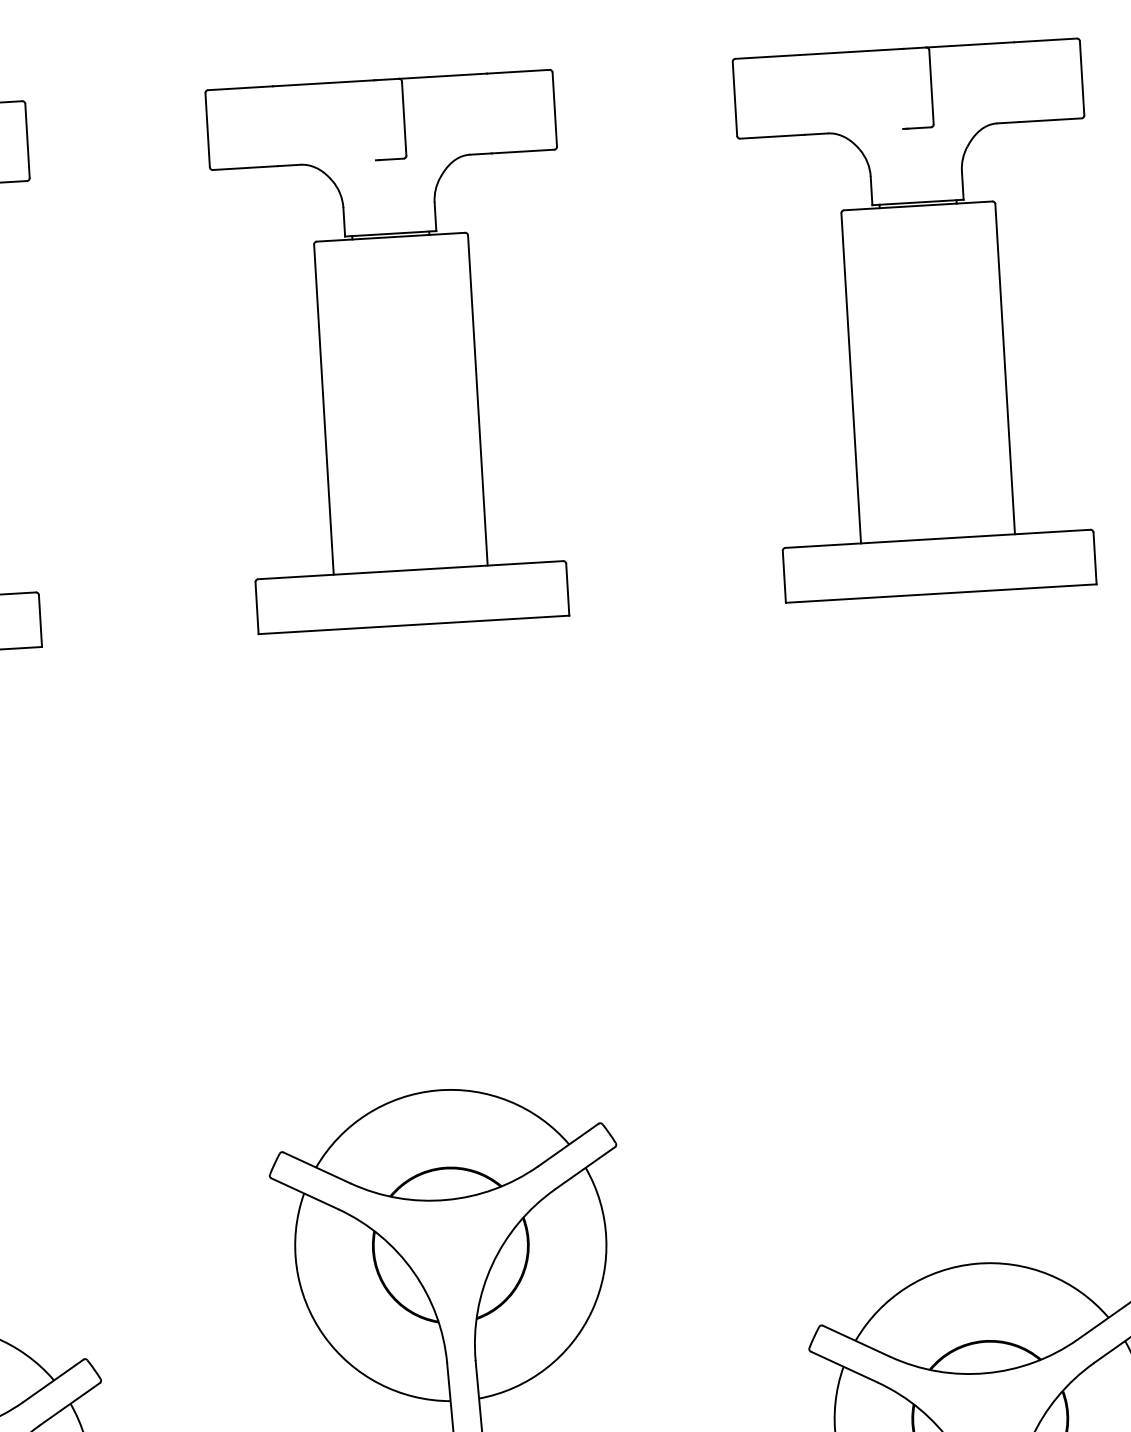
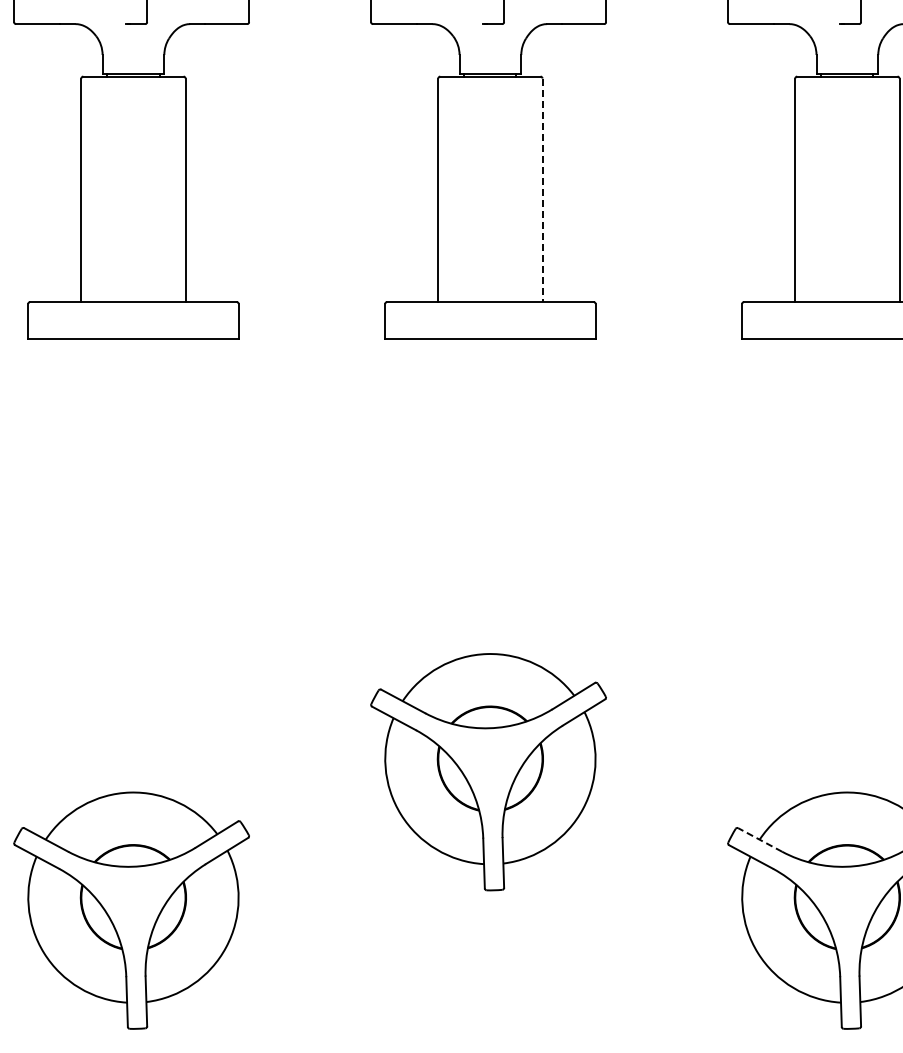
line: (477, 400) -> (542, 190), solid -> dashed
line: (856, 1340) -> (760, 839), solid -> dashed

